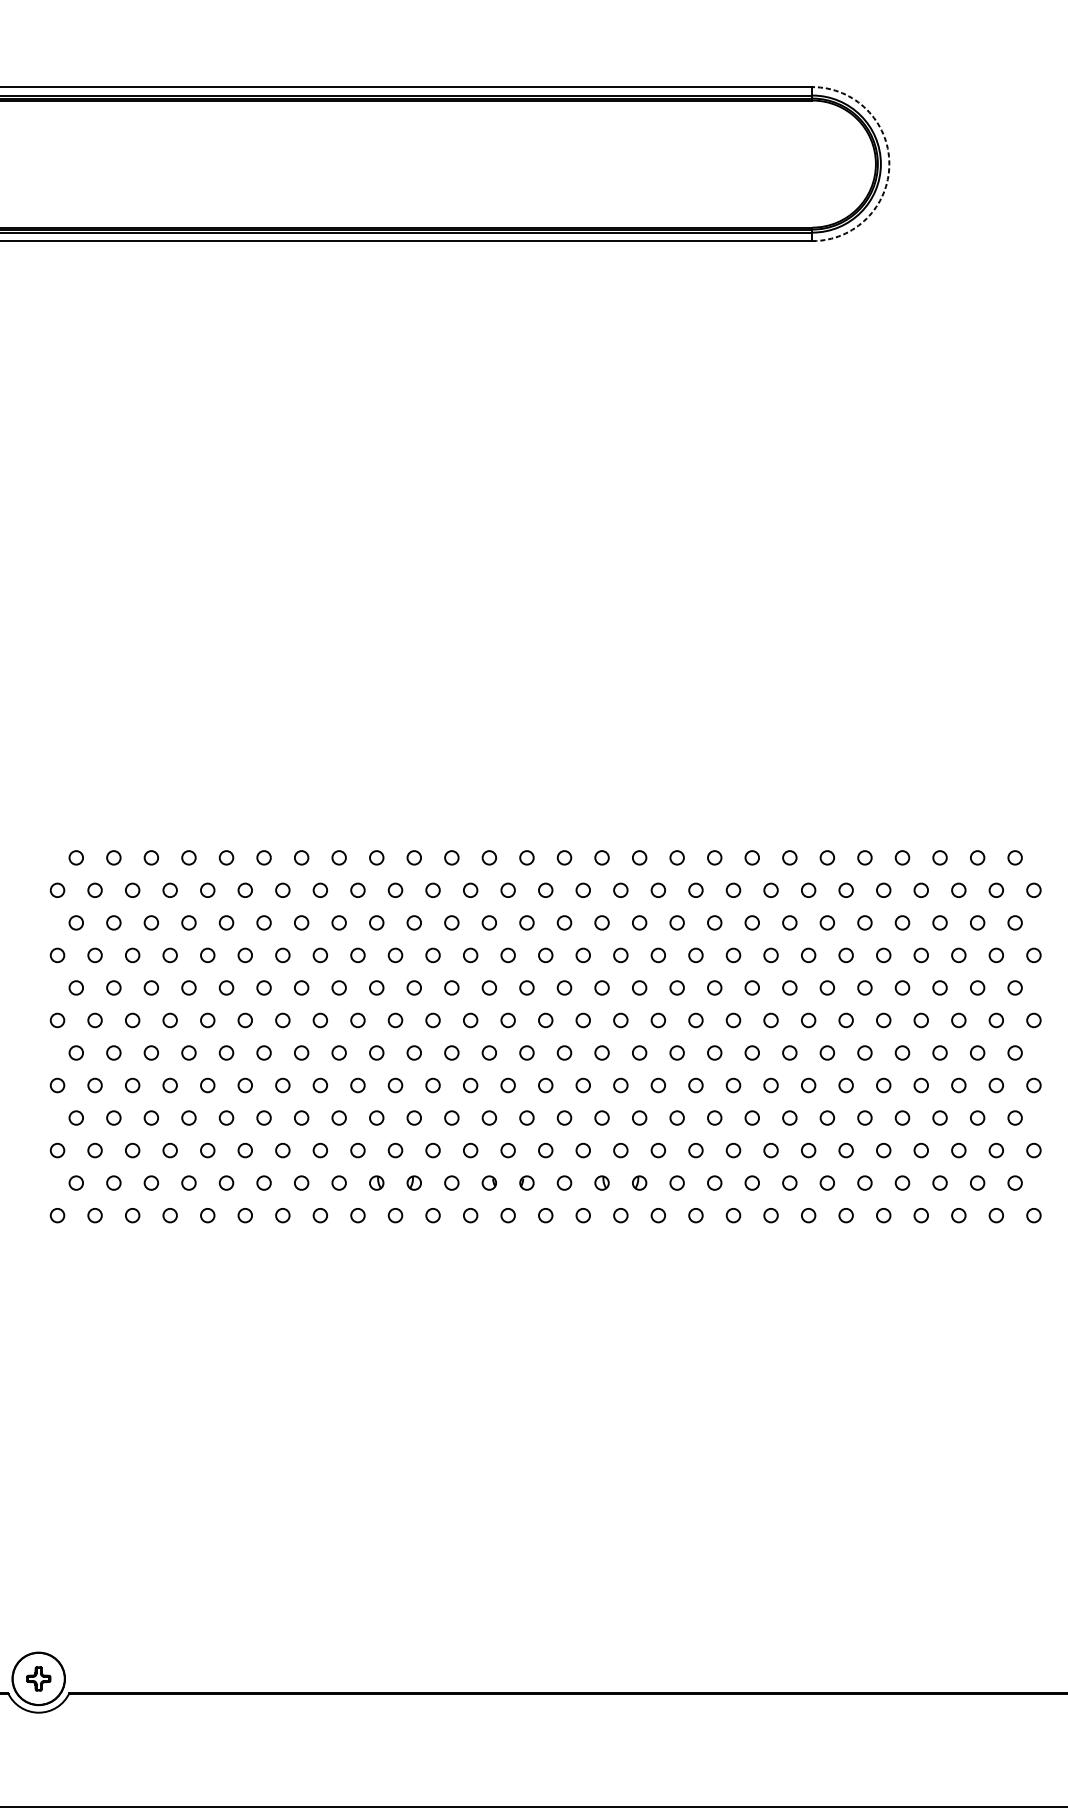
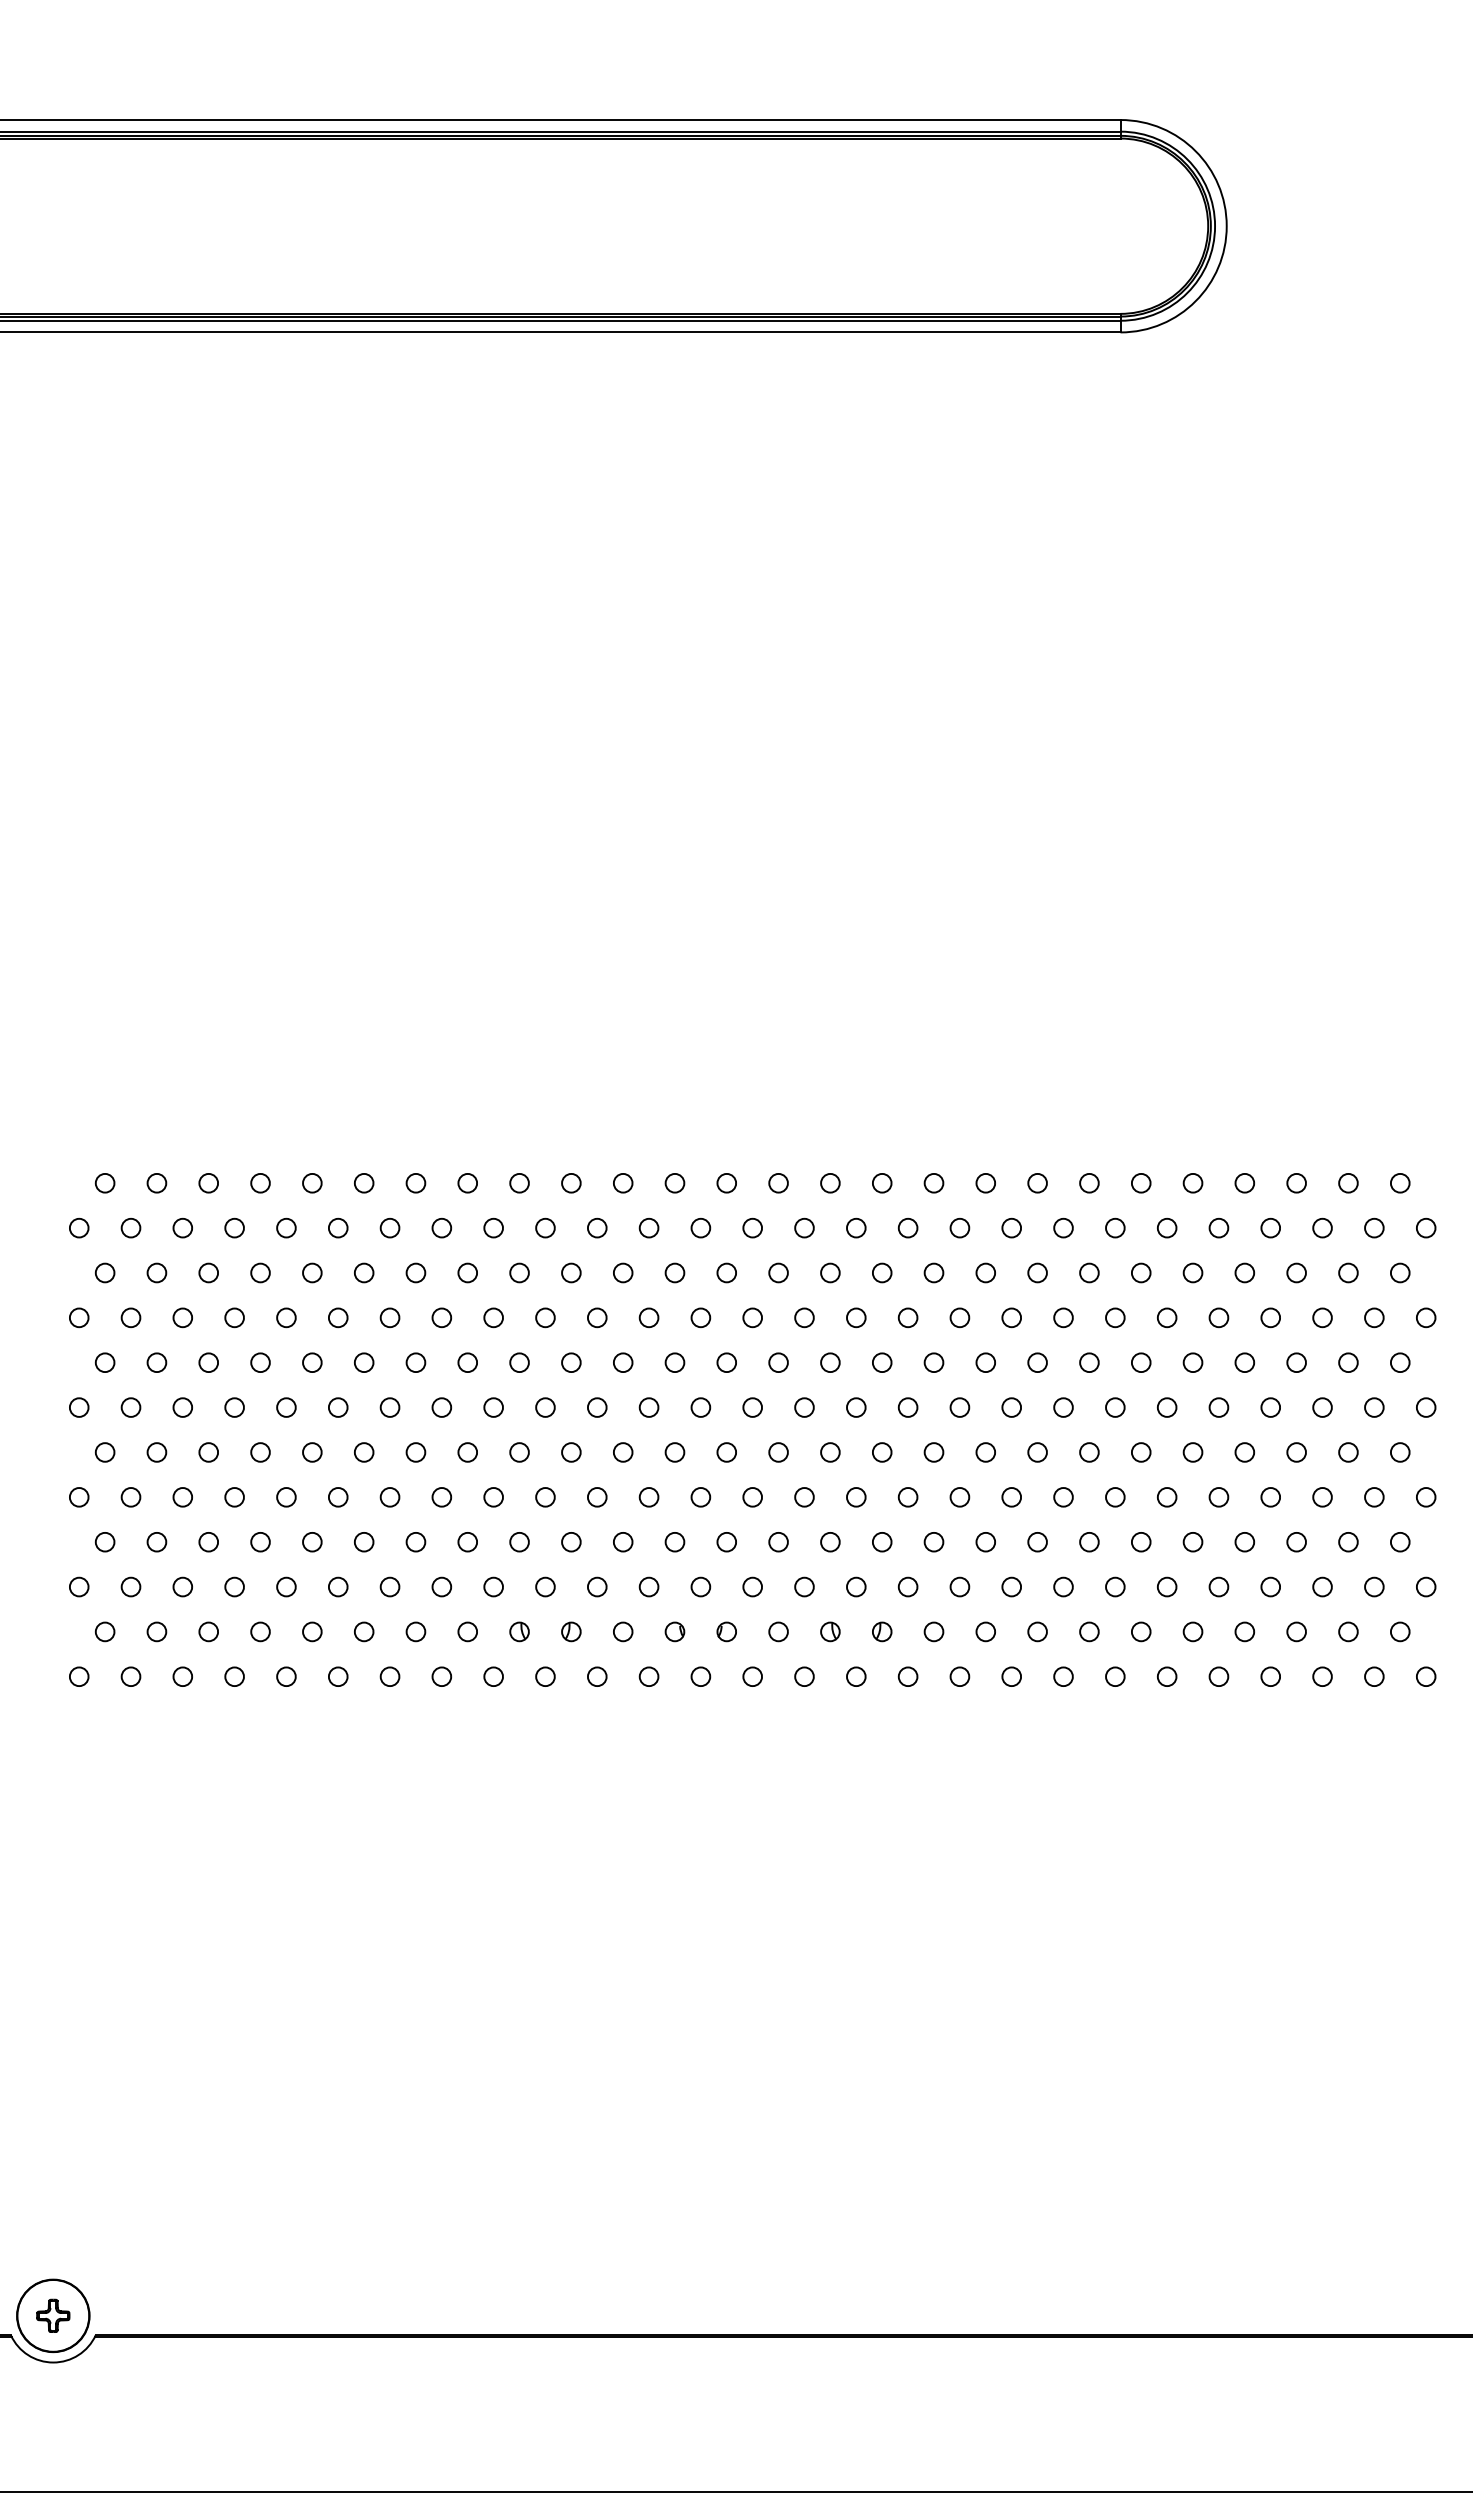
arc: (889, 164) -> (1226, 226), dashed -> solid

